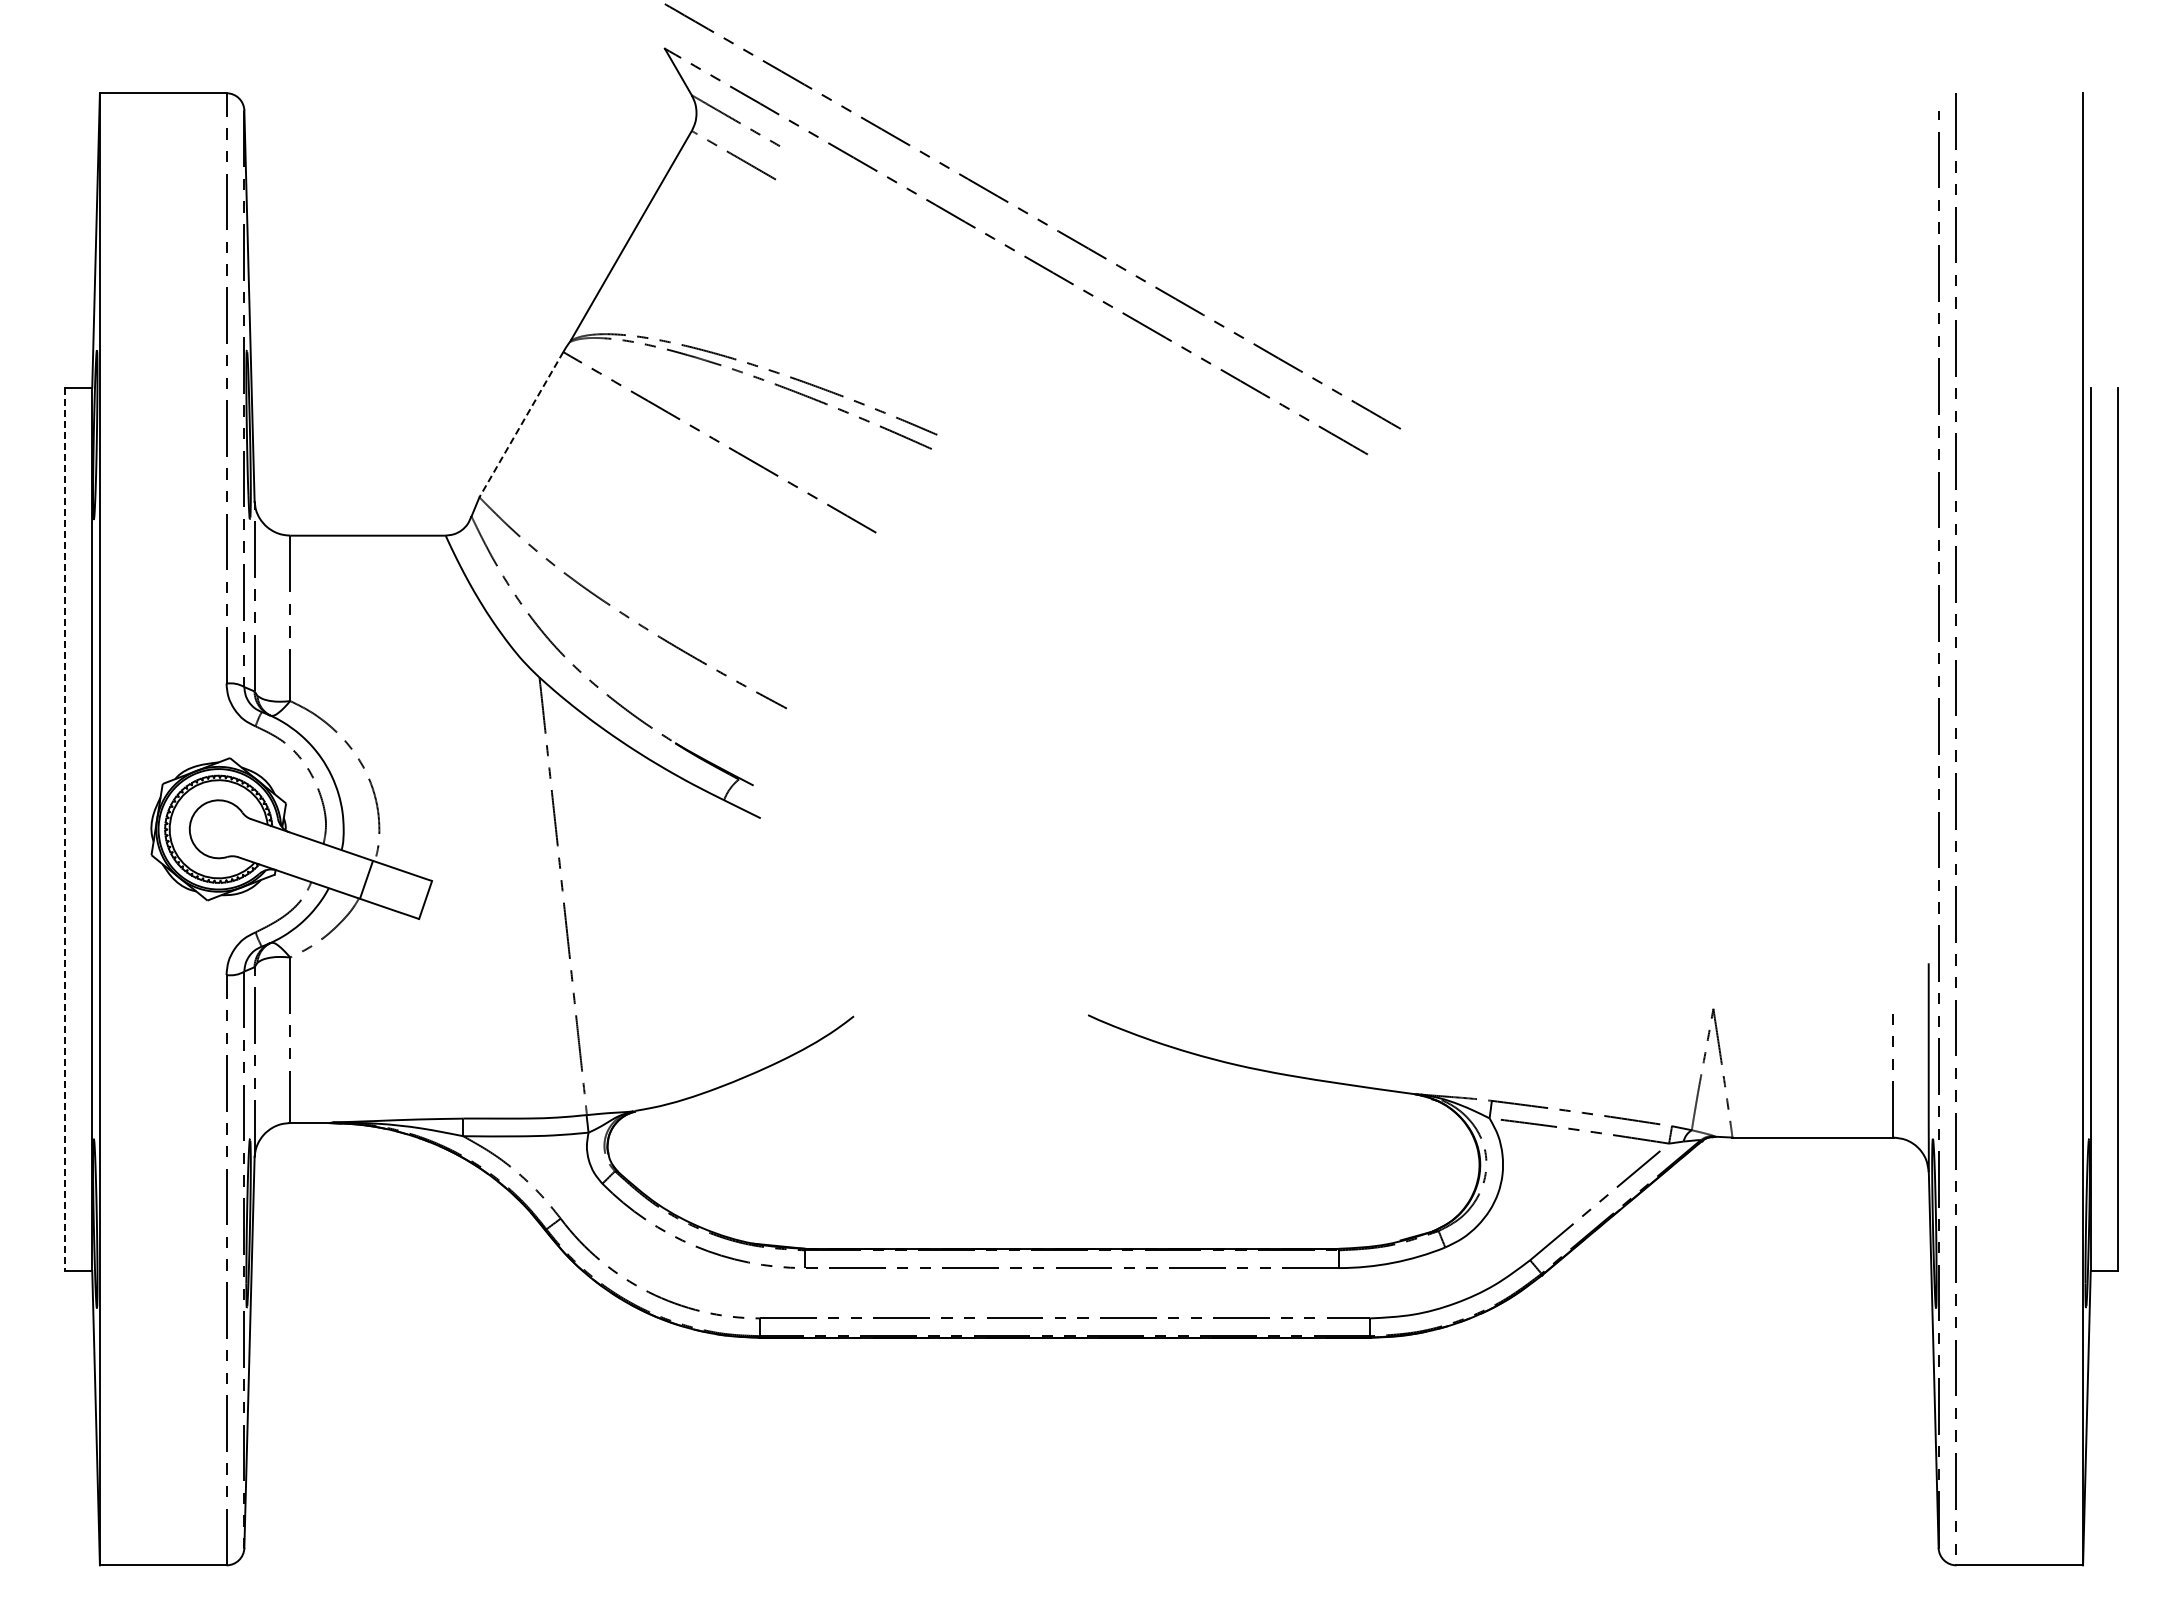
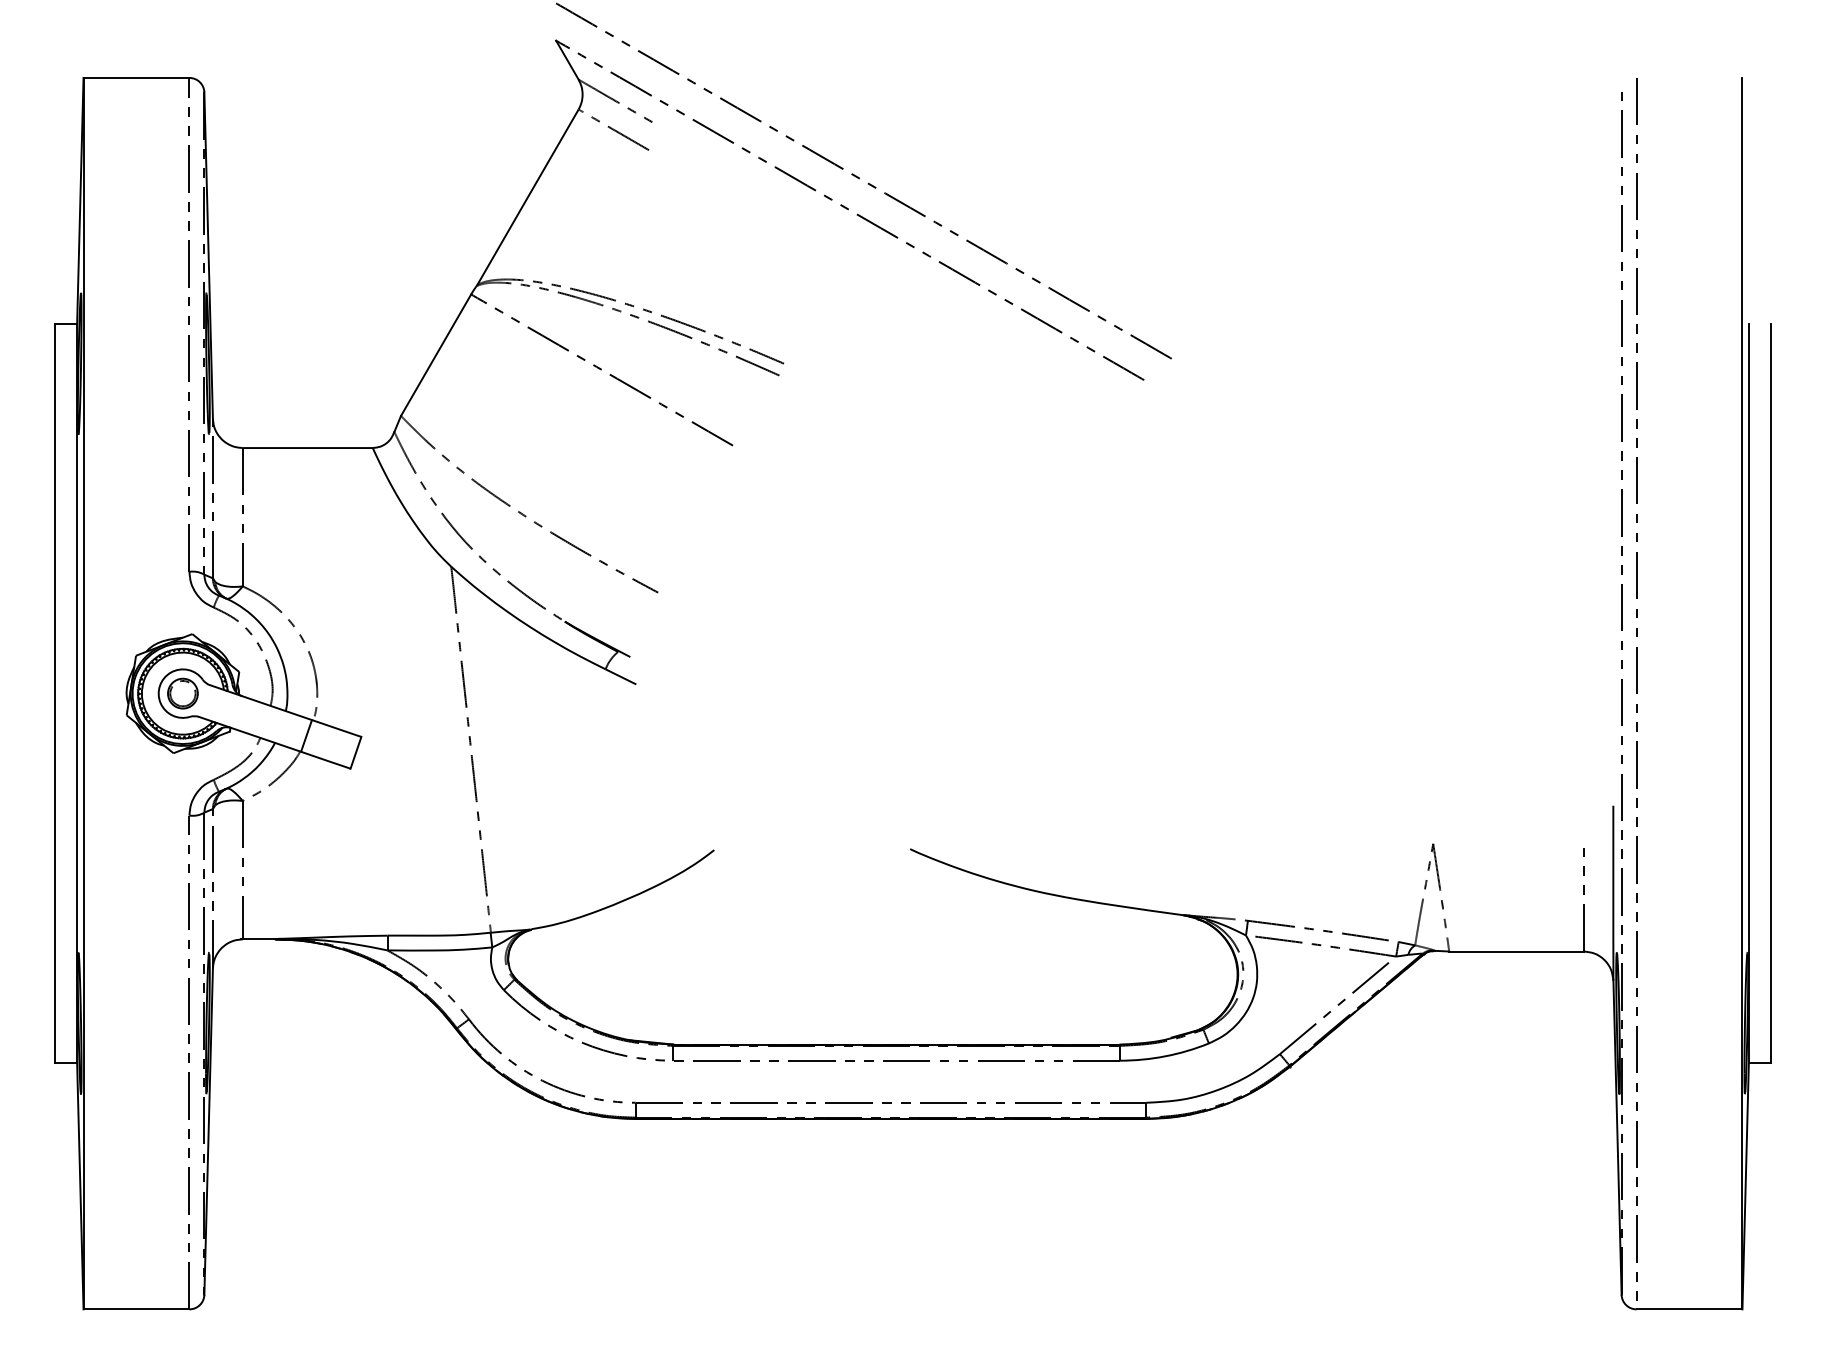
line: (521, 424) -> (436, 355), dashed -> solid
part: (218, 828) -> (182, 692), added
line: (65, 829) -> (54, 693), dashed -> solid

